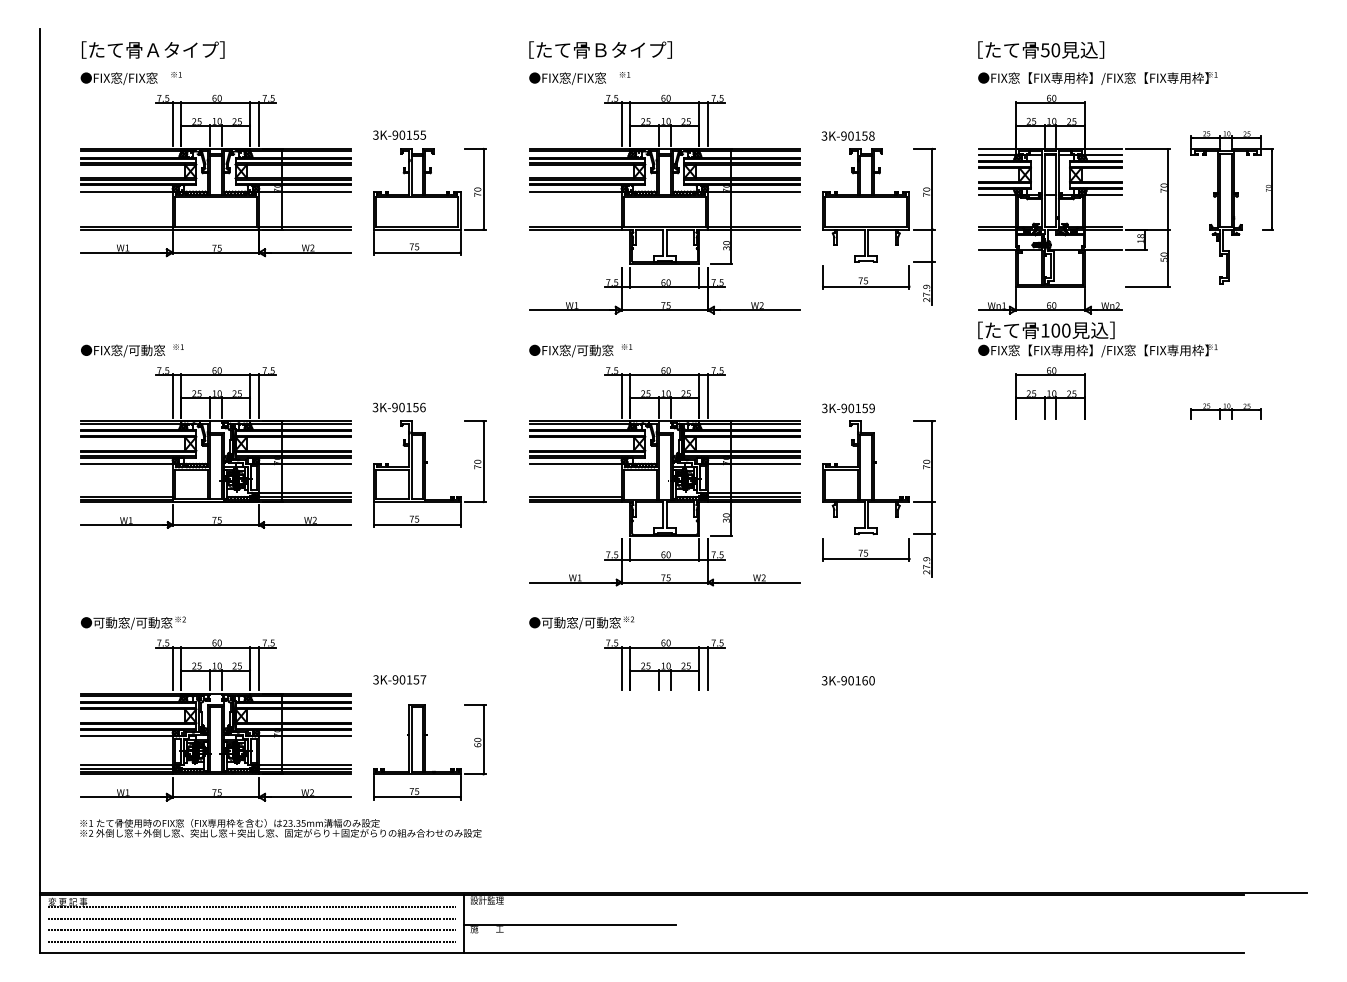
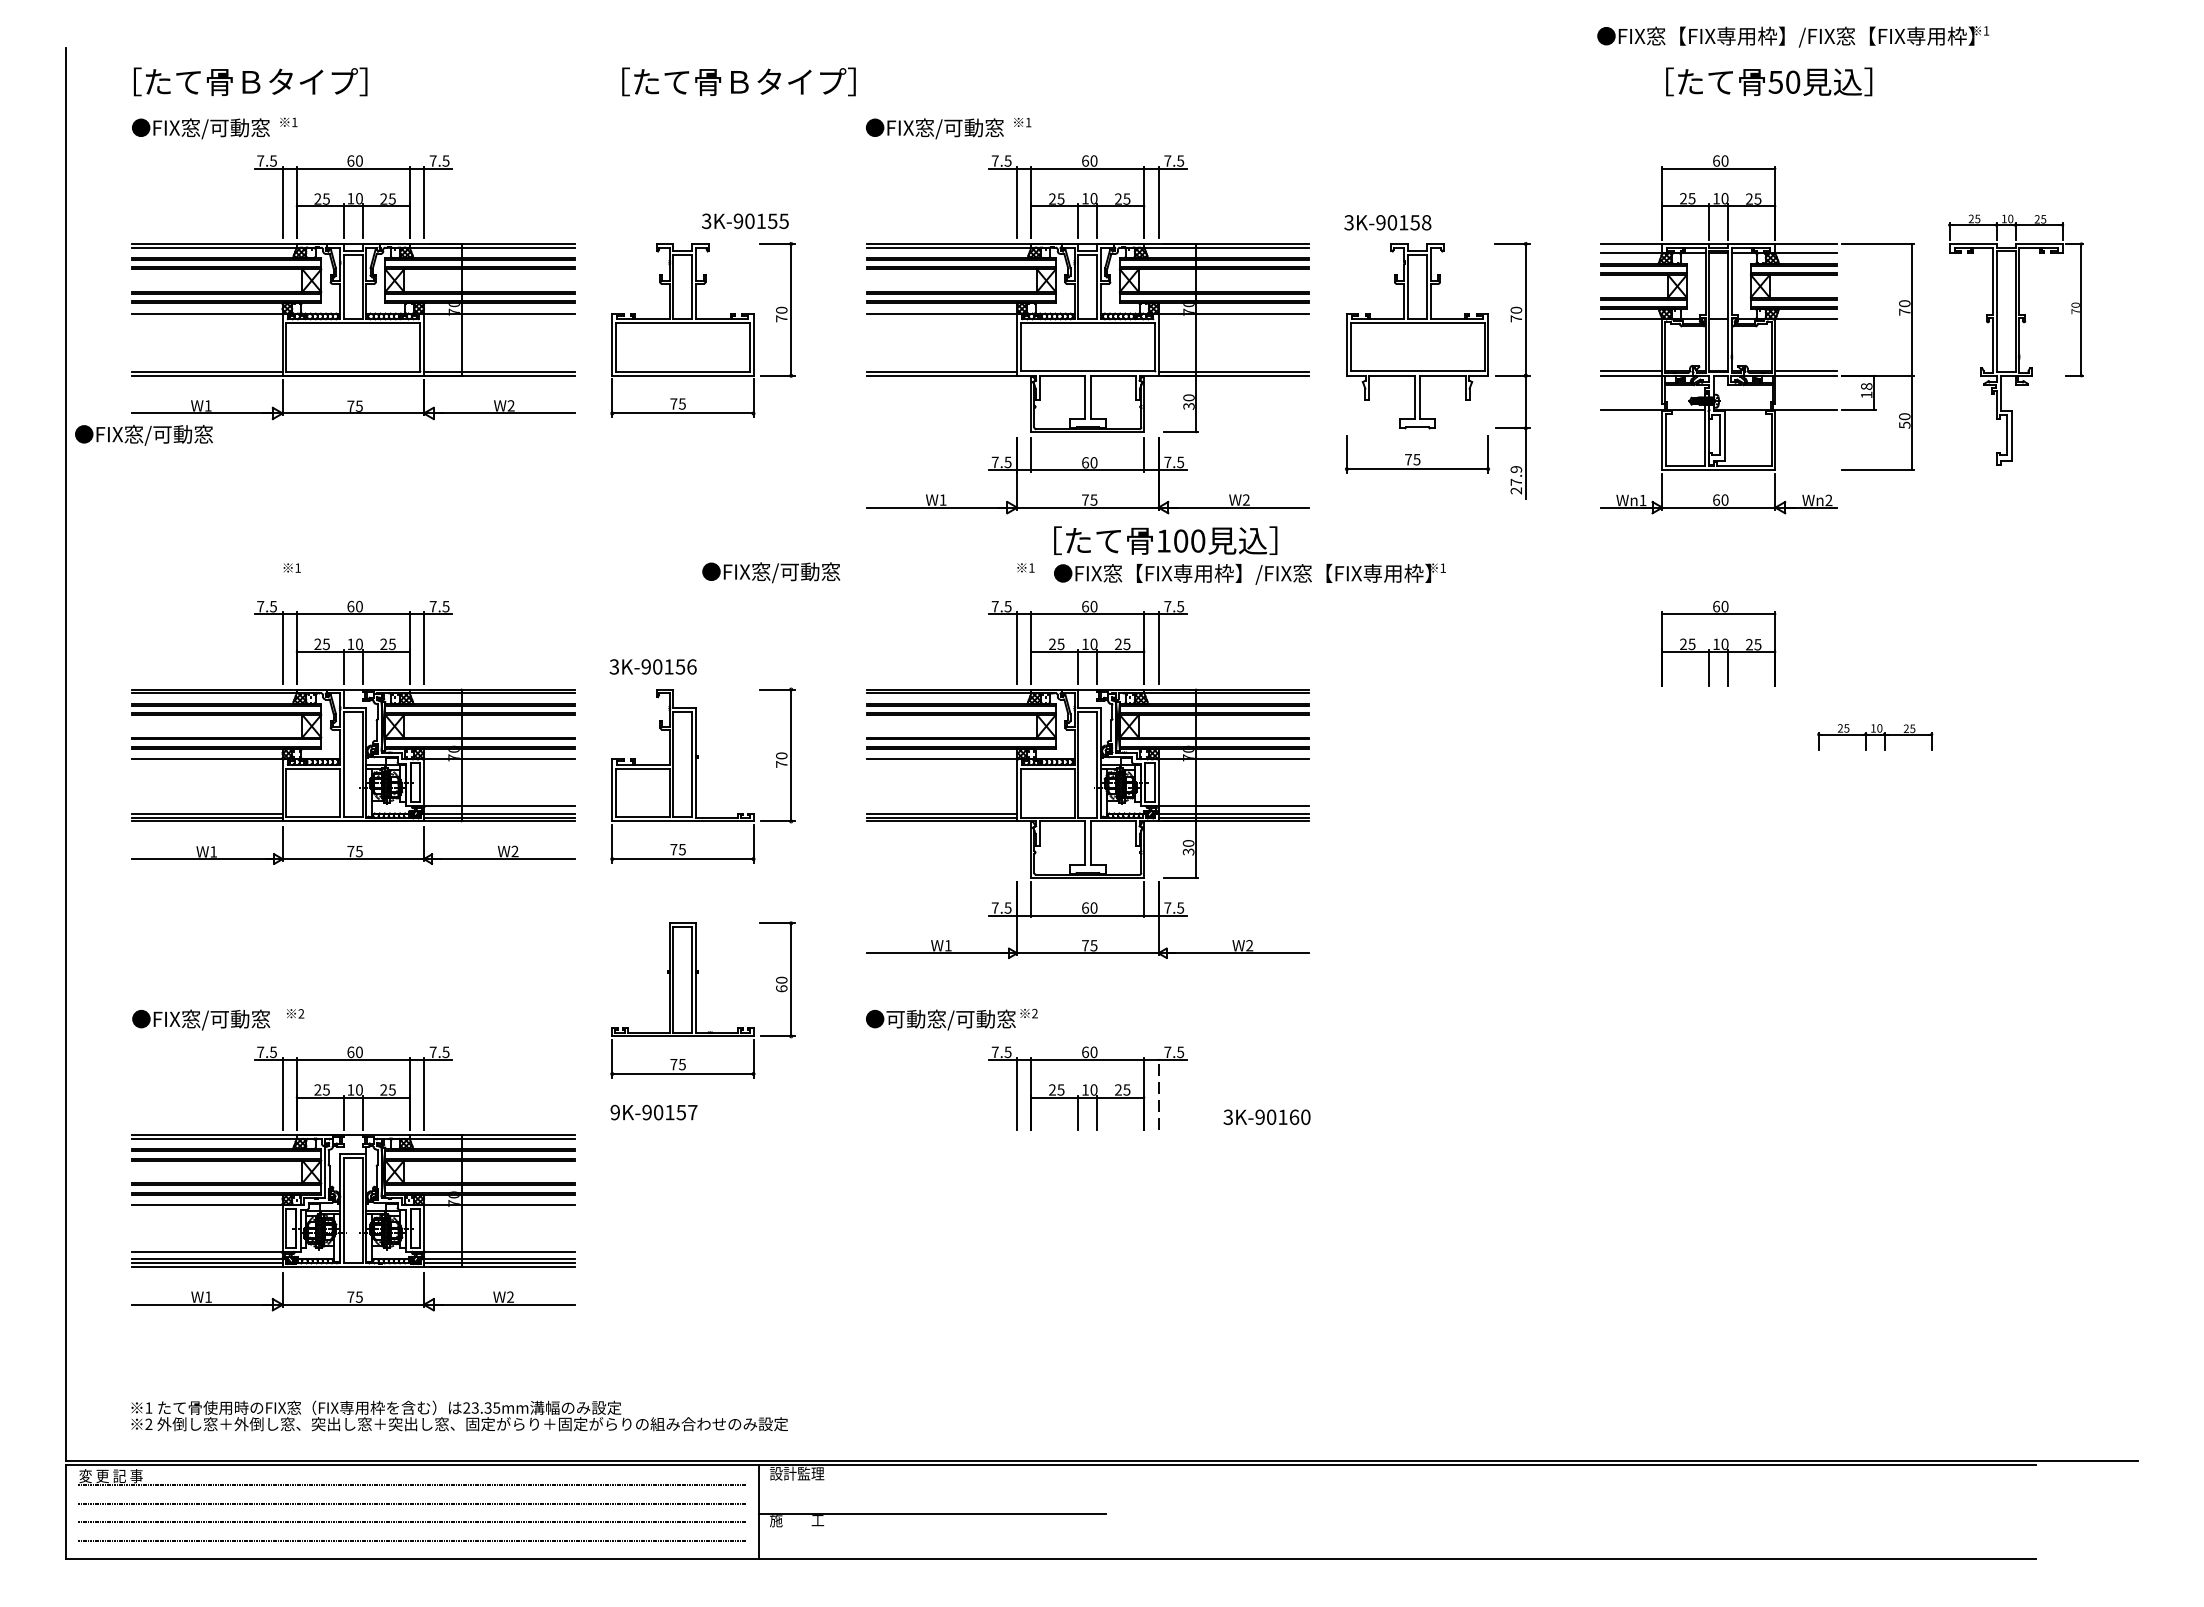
text: (600, 49) -> (738, 81), moved
text: (1041, 49) -> (1769, 81), moved
text: (153, 50) -> (251, 82), ［たて骨Ａタイプ］ -> ［たて骨Ｂタイプ］
text: (146, 77) -> (239, 126), ●FIX窓/FIX窓 -> ●FIX窓/可動窓
text: (595, 77) -> (974, 126), ●FIX窓/FIX窓 -> ●FIX窓/可動窓
text: (1097, 78) -> (1792, 36), moved
text: (399, 134) -> (745, 220), moved
text: (1097, 339) -> (1249, 555), moved
text: (123, 350) -> (144, 434), moved
text: (571, 350) -> (771, 571), moved
part: (1225, 411) -> (1874, 737), moved
part: (878, 490) -> (1437, 802), removed
text: (132, 623) -> (216, 1020), ●可動窓/可動窓 -> ●FIX窓/可動窓
line: (708, 668) -> (1159, 1093), solid -> dashed
text: (375, 679) -> (614, 1111), 3K-90157 -> 9K-90157
text: (847, 680) -> (1265, 1116), moved
part: (429, 752) -> (702, 1000), moved
text: (280, 828) -> (458, 1416), moved

